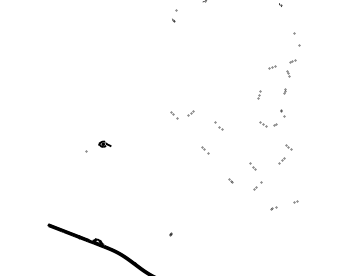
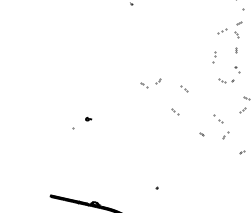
part: (272, 67) -> (222, 31), size x1.6
part: (259, 94) -> (215, 56), size x1.6
part: (104, 143) -> (88, 118), size x0.6
part: (252, 166) -> (218, 119), size x1.6

